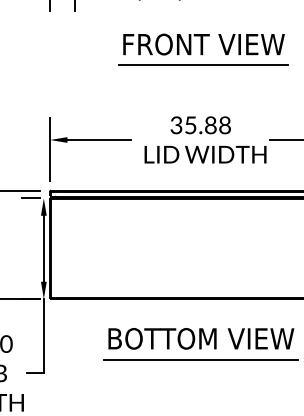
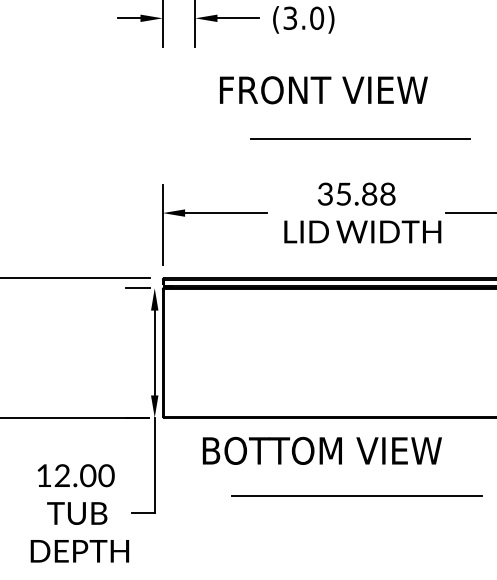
text: (203, 44) -> (323, 90), moved
line: (203, 64) -> (360, 138), moved
text: (200, 338) -> (321, 450), moved

